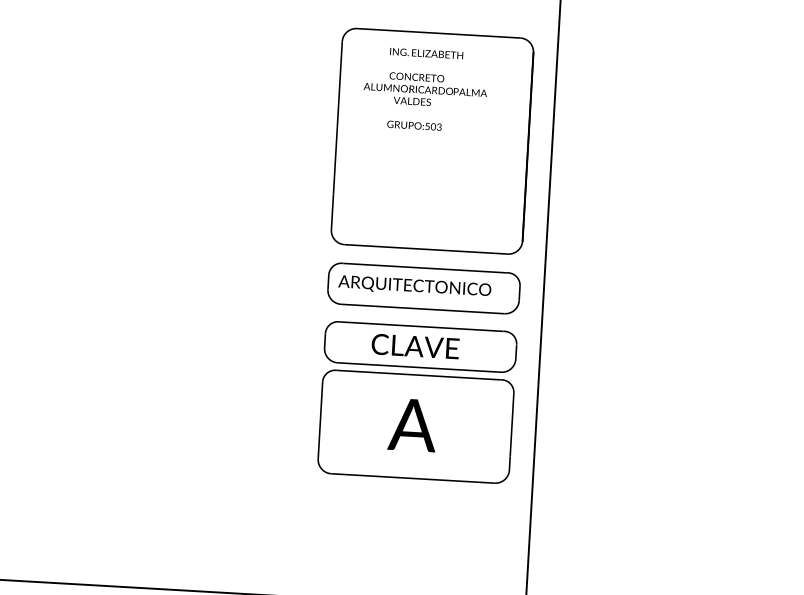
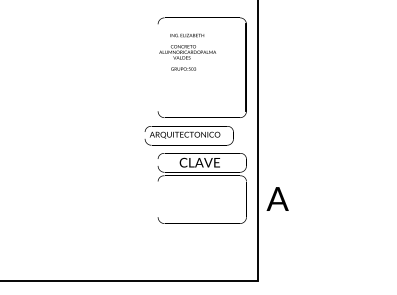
text: (425, 88) -> (187, 51), moved
text: (422, 287) -> (188, 135), moved
text: (412, 423) -> (277, 198), moved

